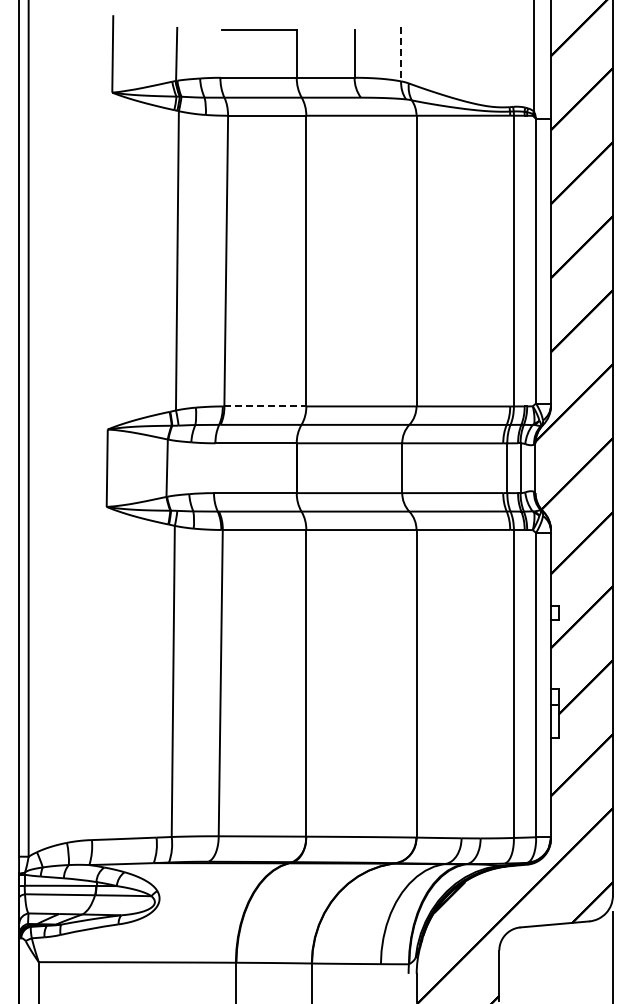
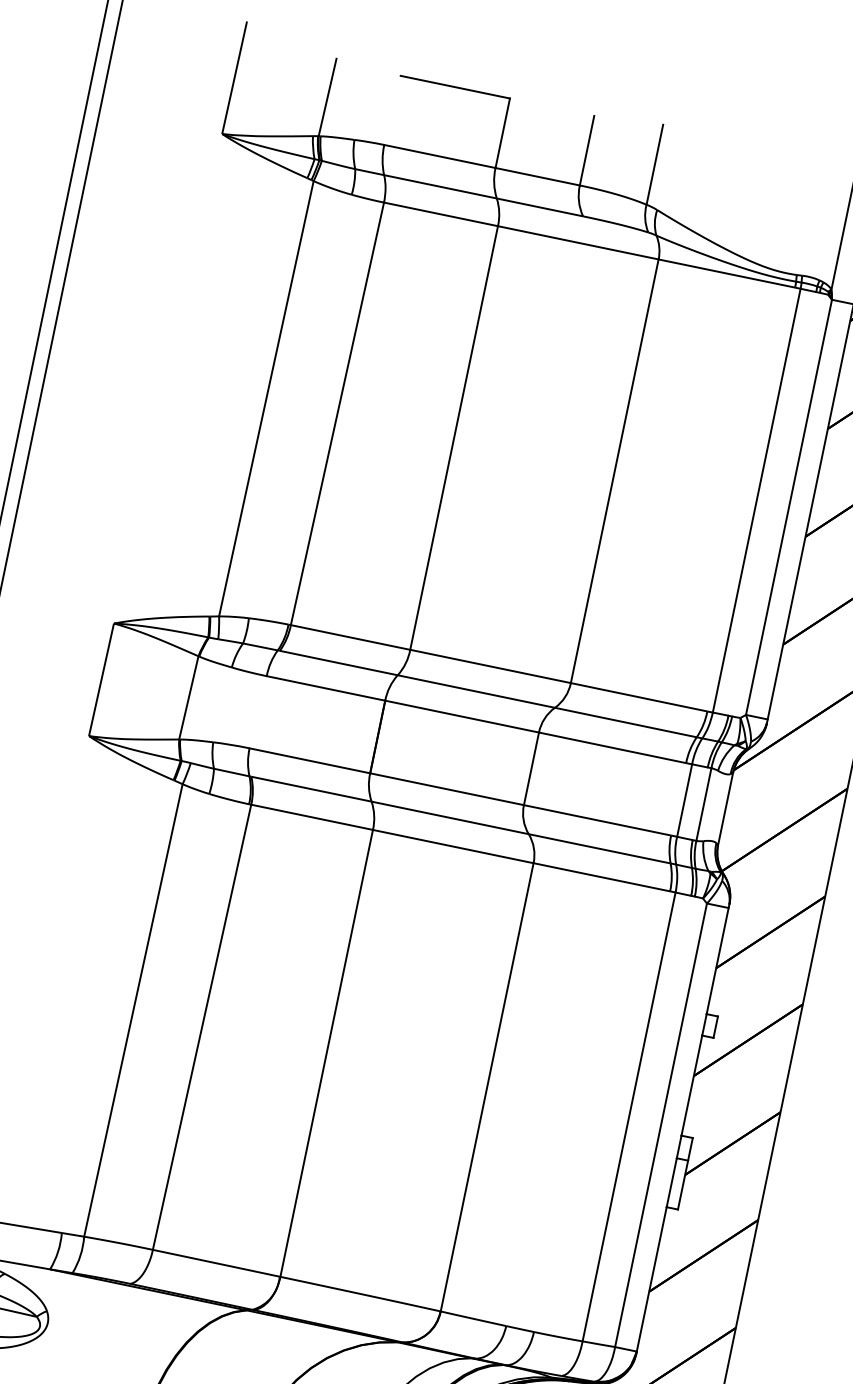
line: (401, 54) -> (655, 165), dashed -> solid
line: (265, 406) -> (350, 637), dashed -> solid

